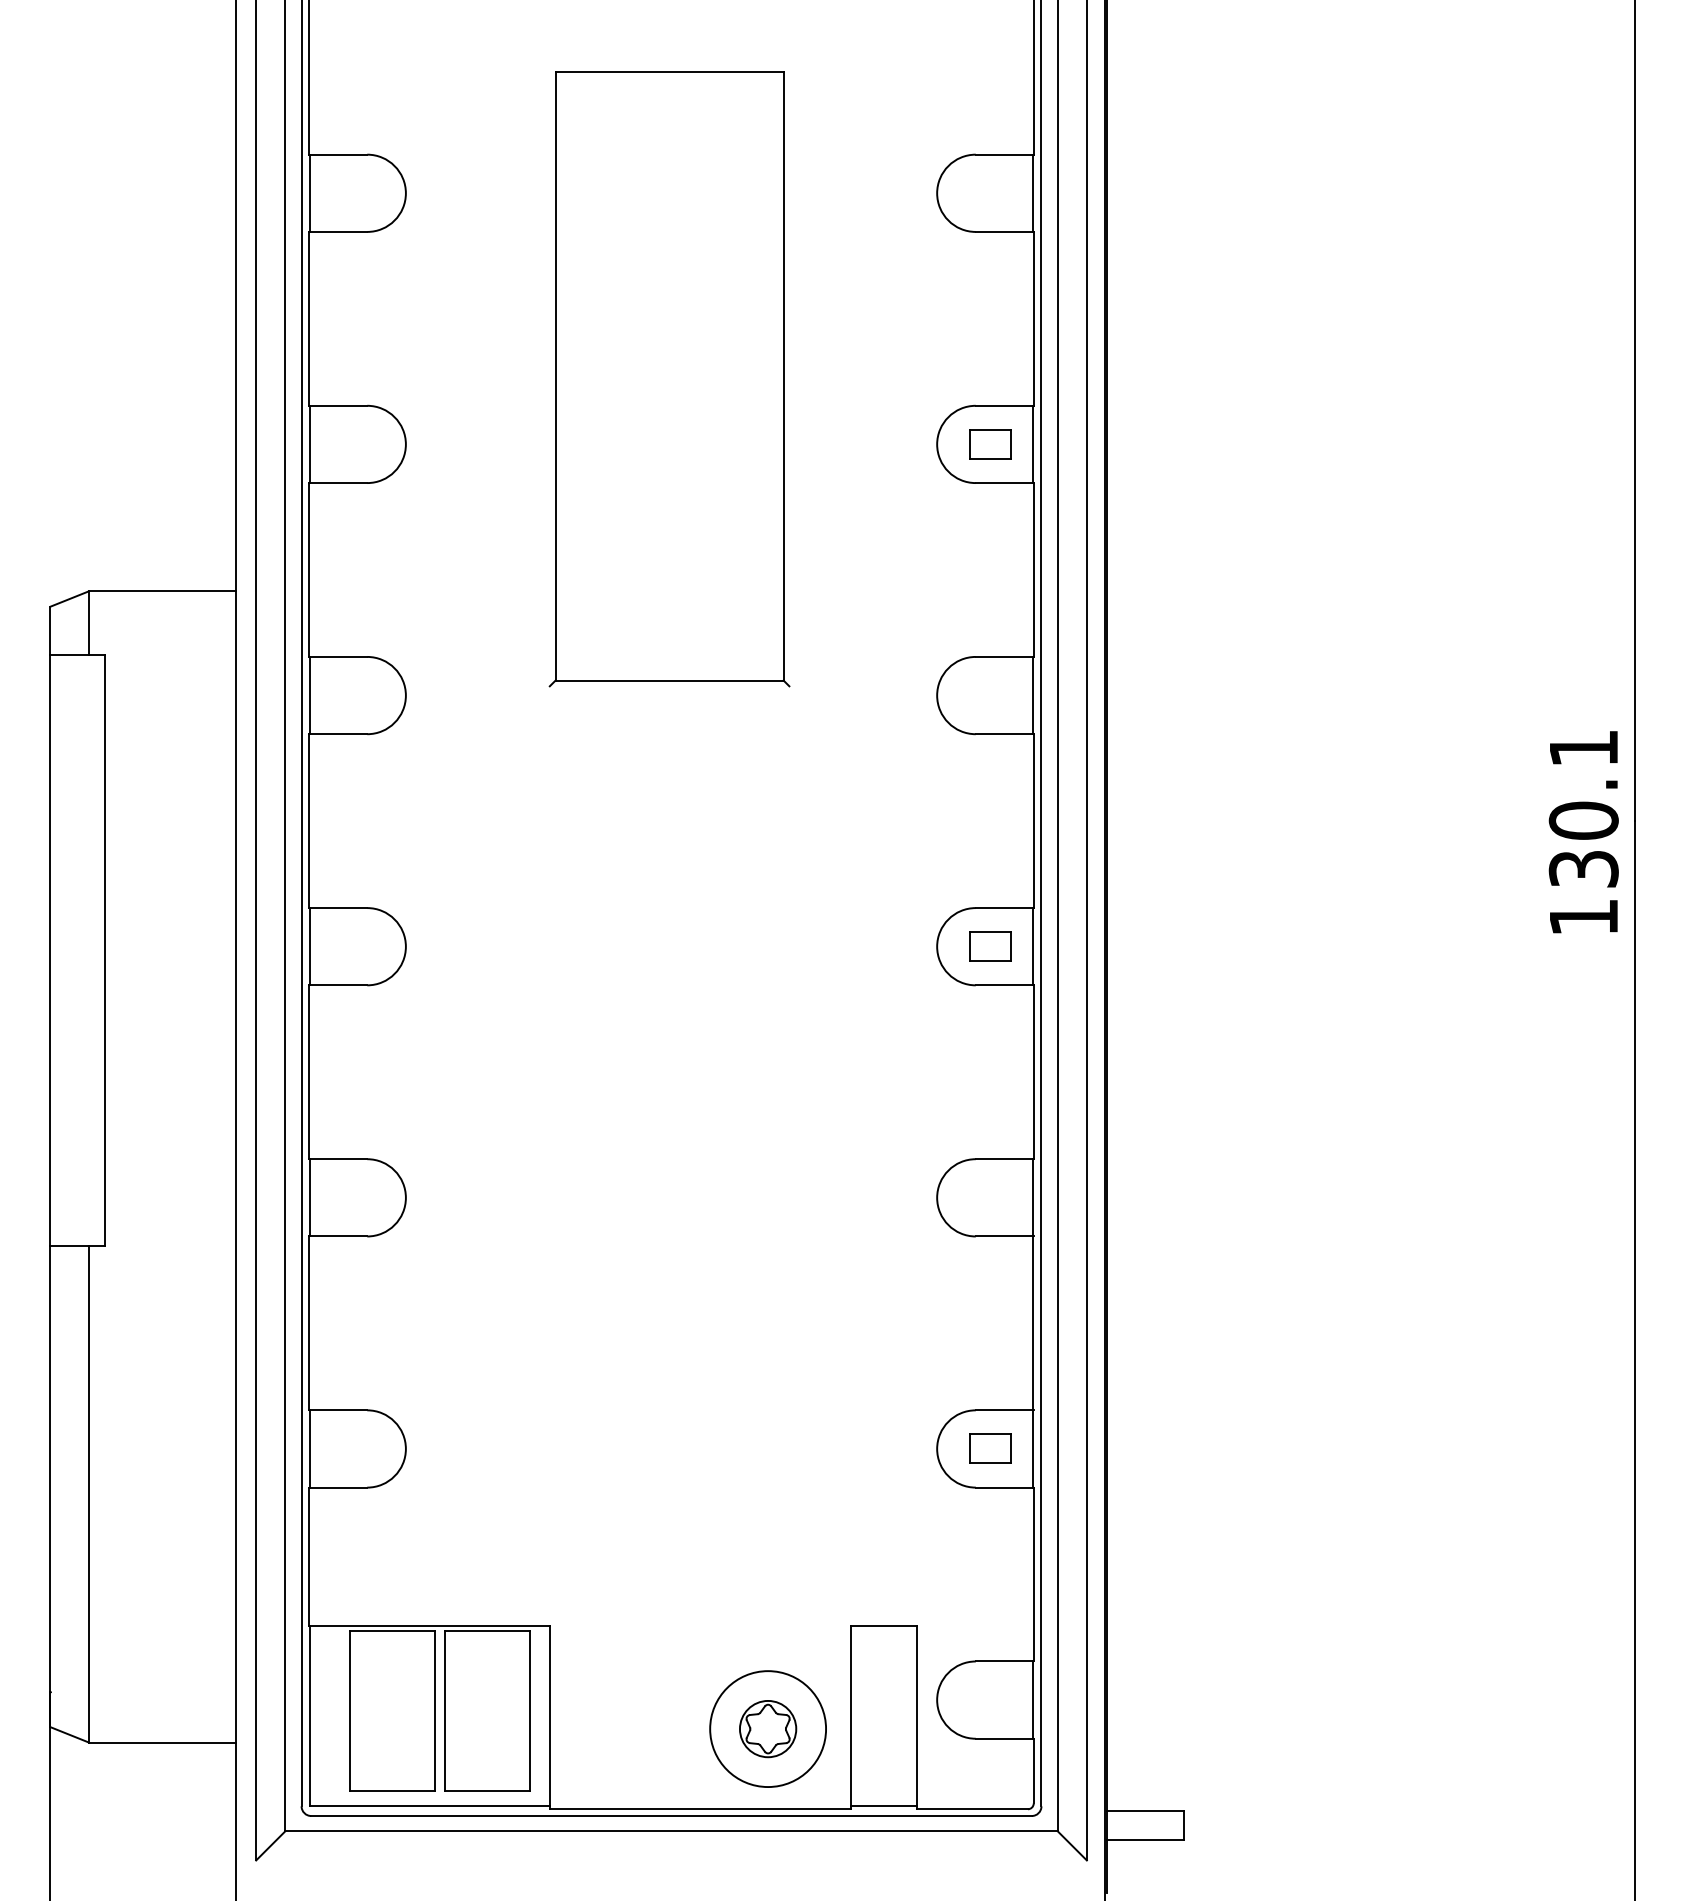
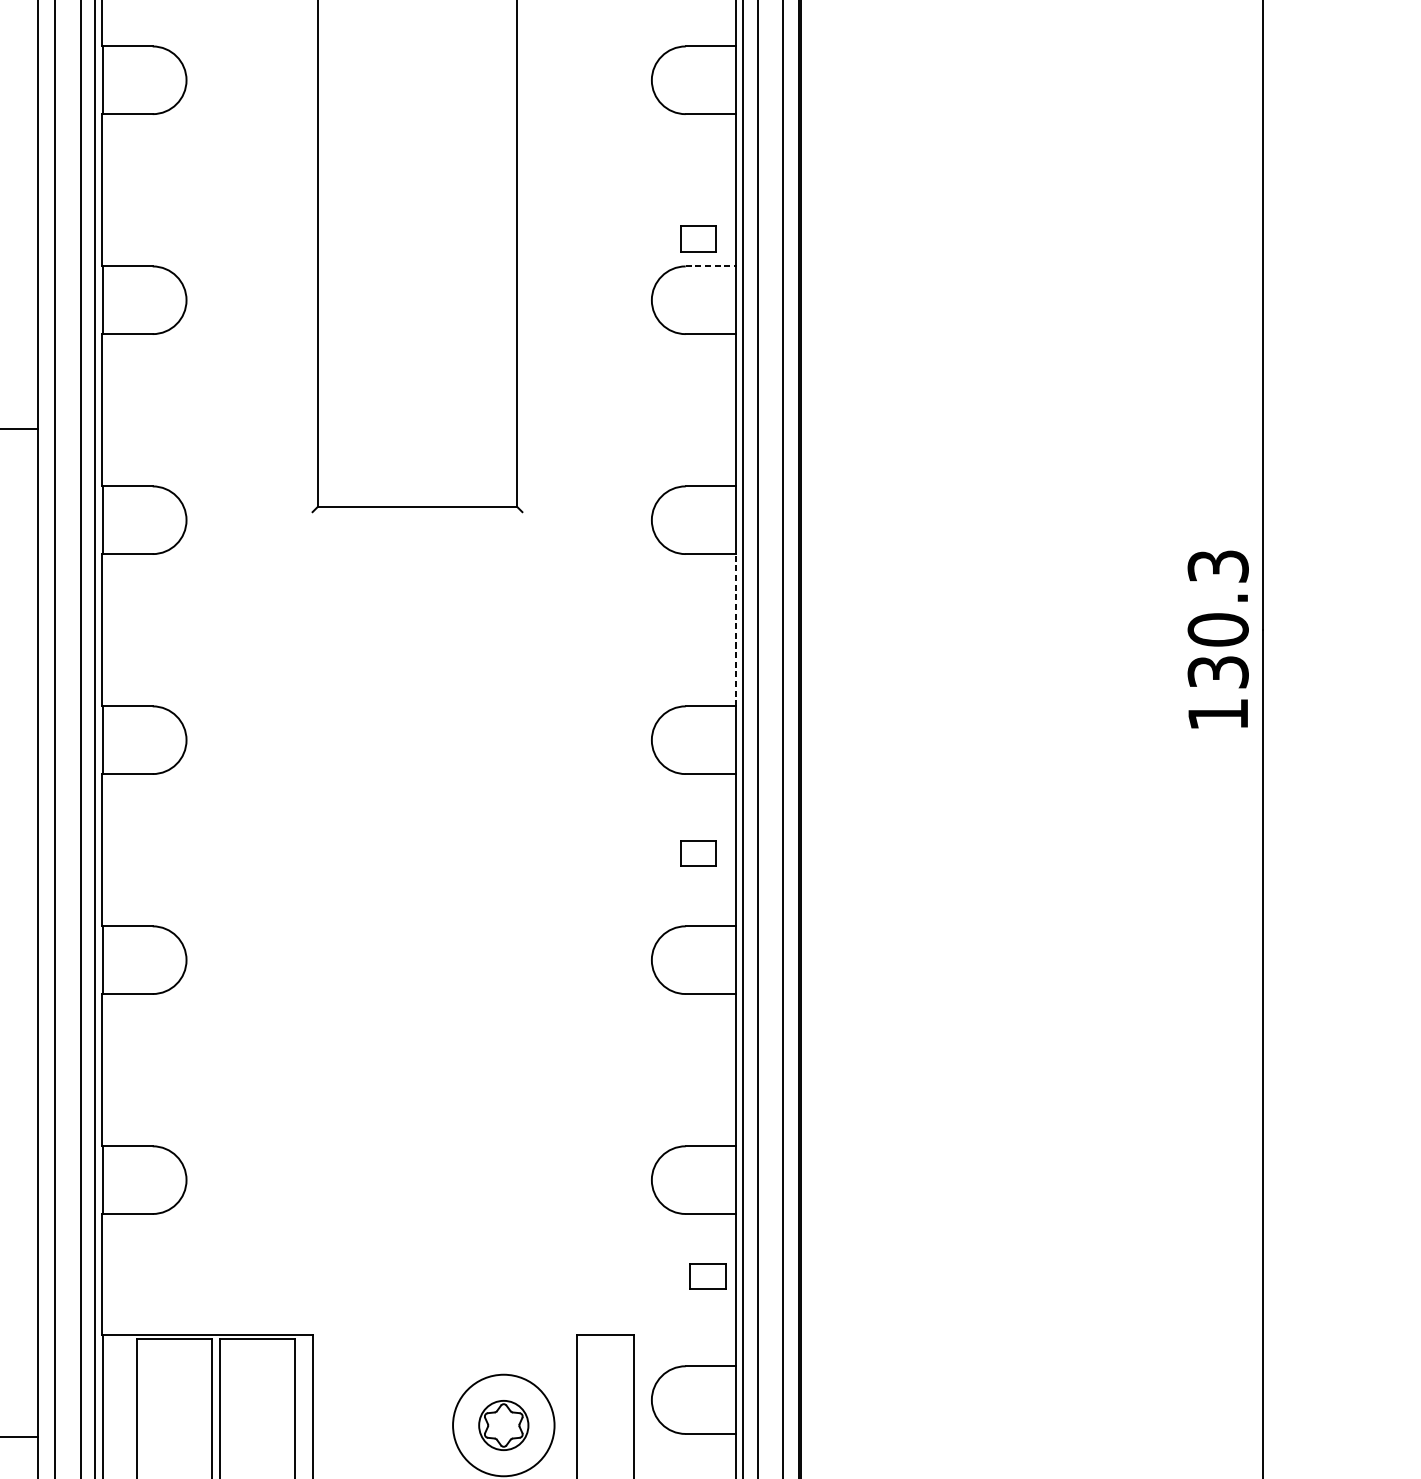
line: (1004, 405) -> (710, 266), solid -> dashed
part: (990, 444) -> (698, 239), moved
text: (1583, 748) -> (1217, 566), 130.1 -> 130.3
line: (1033, 821) -> (736, 630), solid -> dashed
part: (990, 946) -> (698, 853), moved
part: (990, 1448) -> (708, 1276), moved

